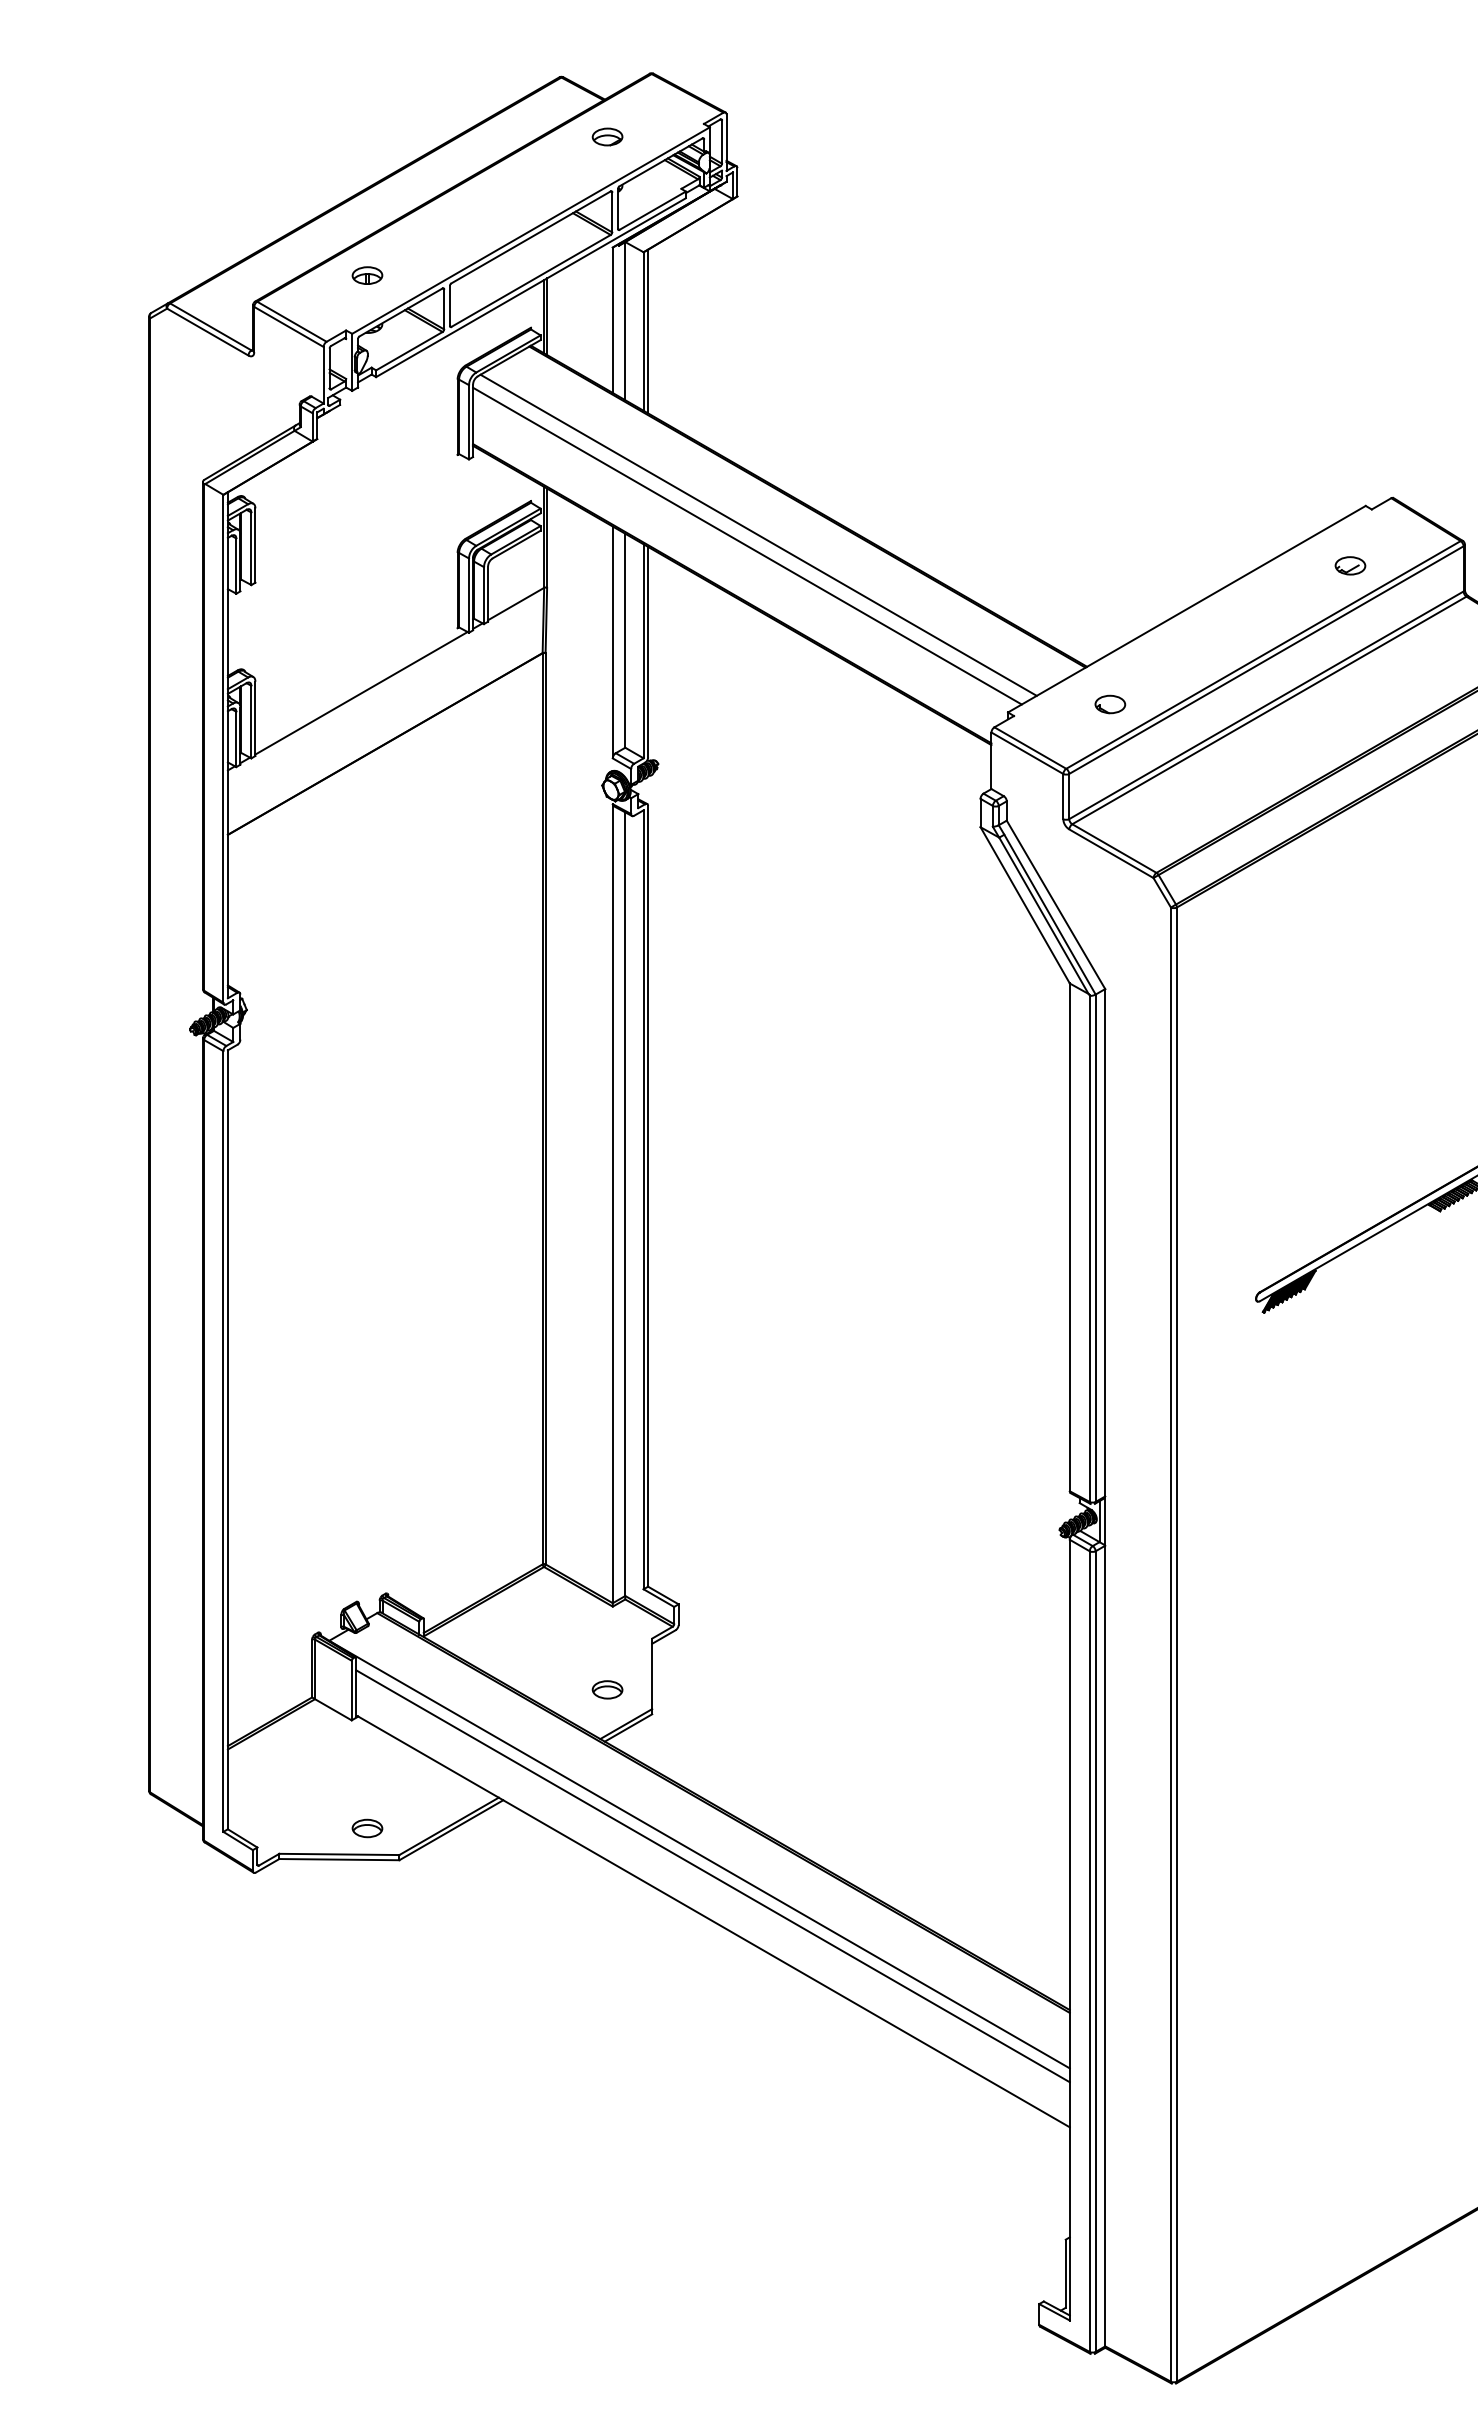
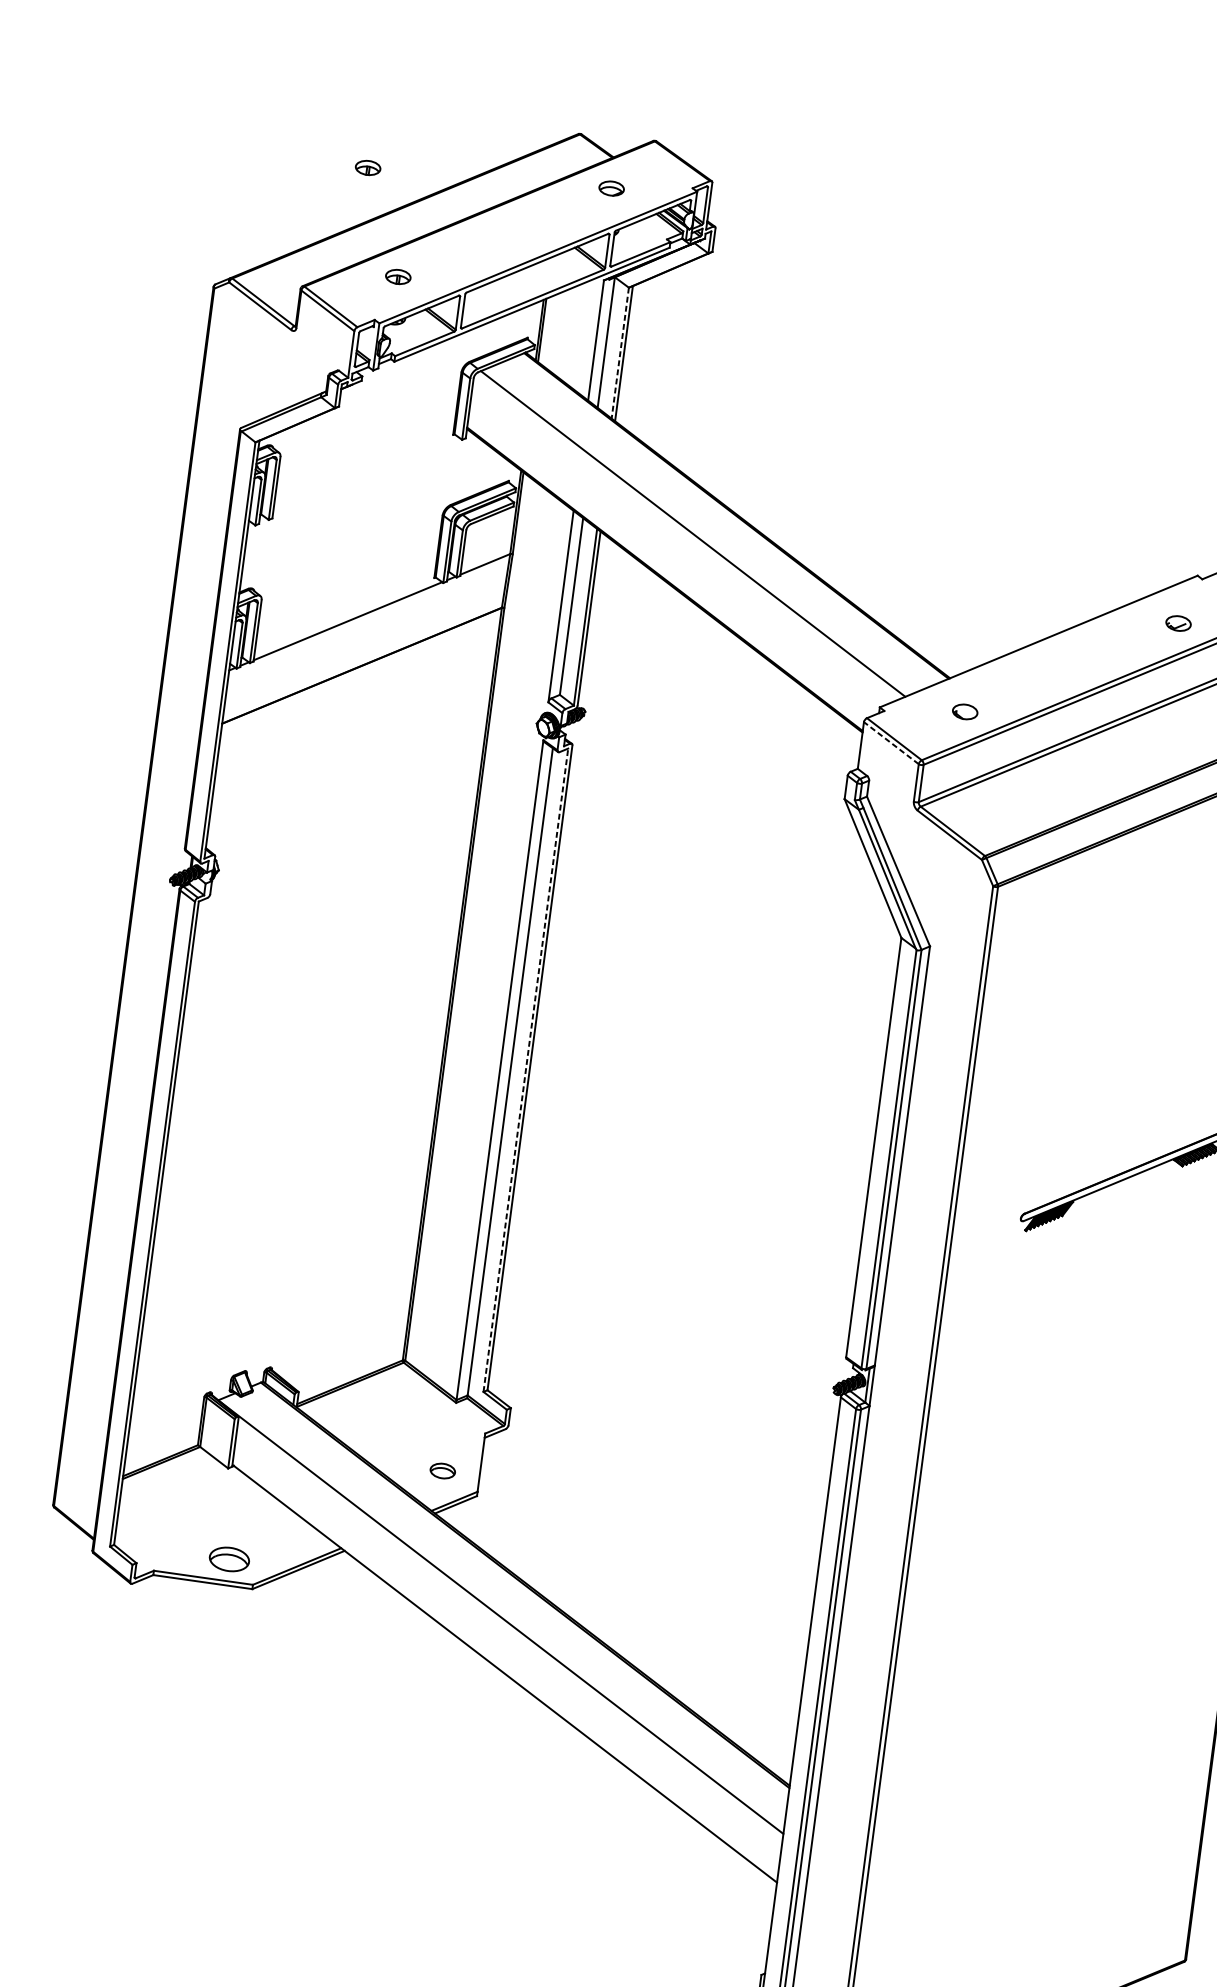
part: (314, 150) -> (368, 167), added
line: (643, 332) -> (620, 353), solid -> dashed
line: (747, 545) -> (682, 541), removed
line: (1026, 753) -> (890, 743), solid -> dashed
line: (643, 1199) -> (525, 1069), solid -> dashed
part: (367, 1828) -> (229, 1559), size x1.6
line: (712, 1876) -> (509, 1636), removed

